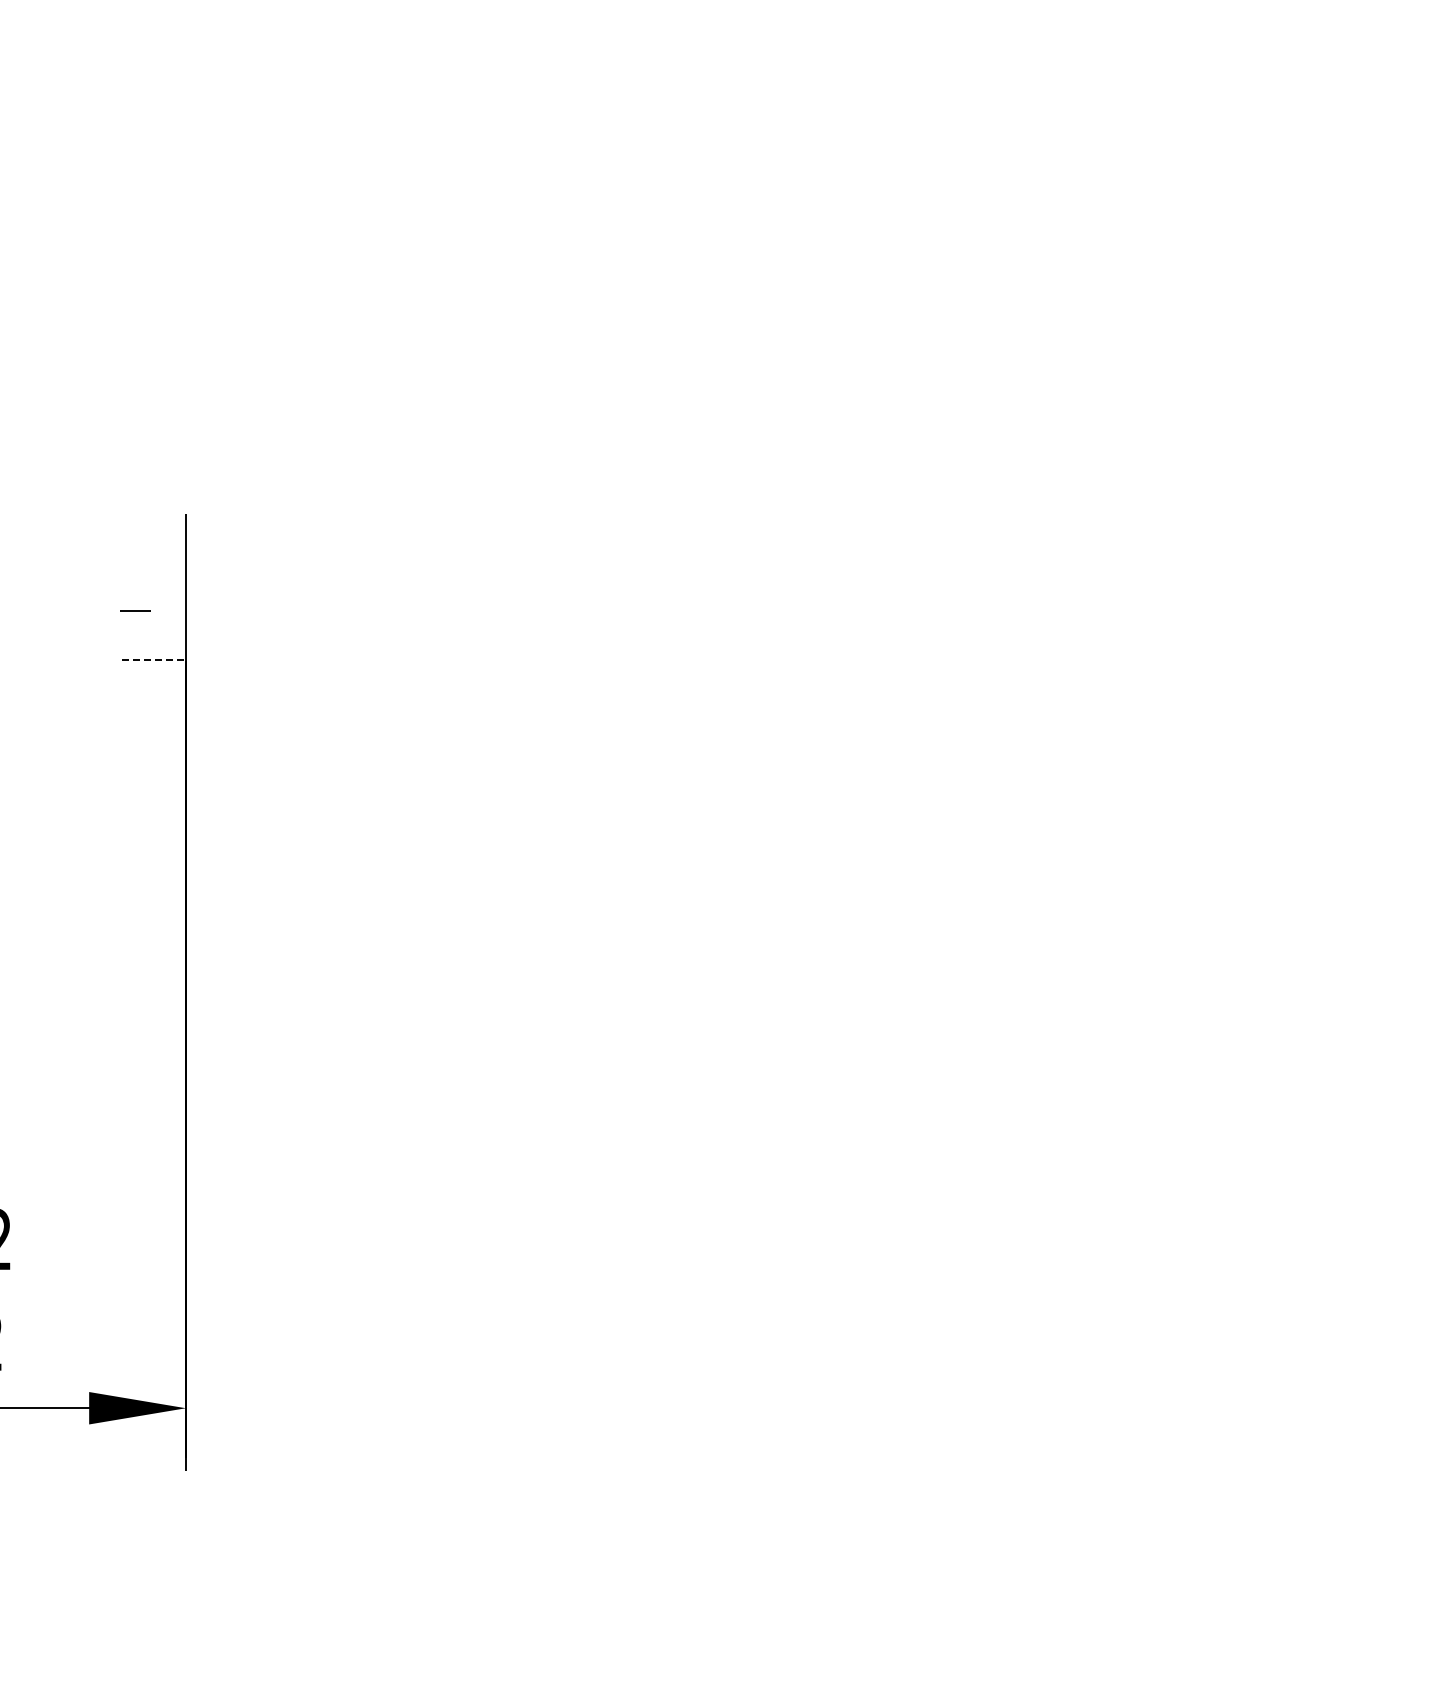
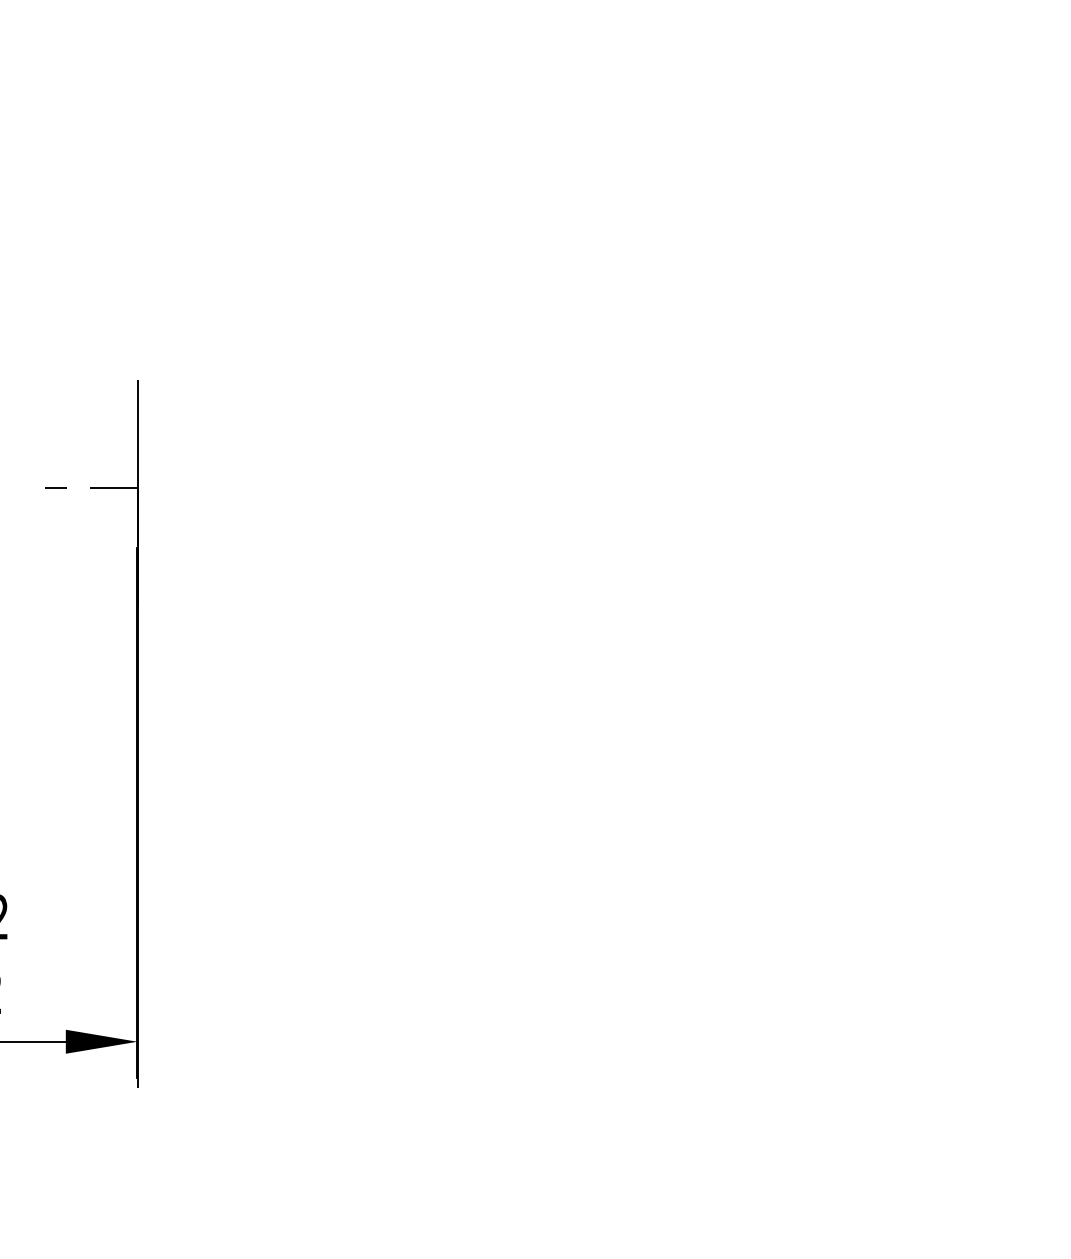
line: (135, 610) -> (55, 487), moved
line: (153, 660) -> (113, 488), dashed -> solid

